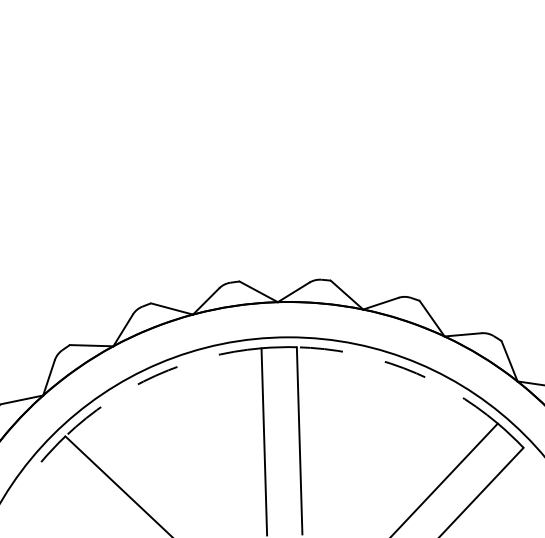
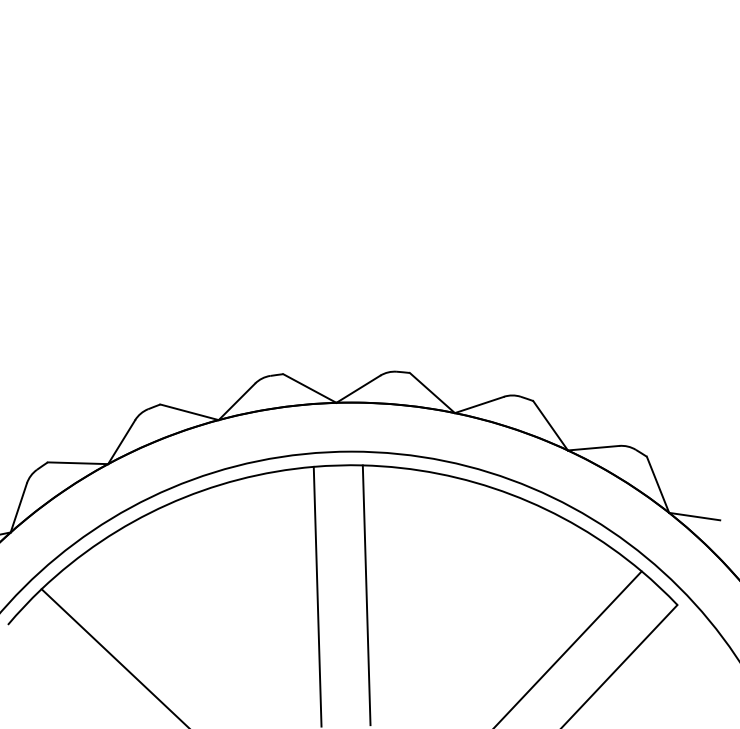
arc: (403, 368) -> (510, 494), dashed -> solid
arc: (155, 375) -> (166, 504), dashed -> solid

